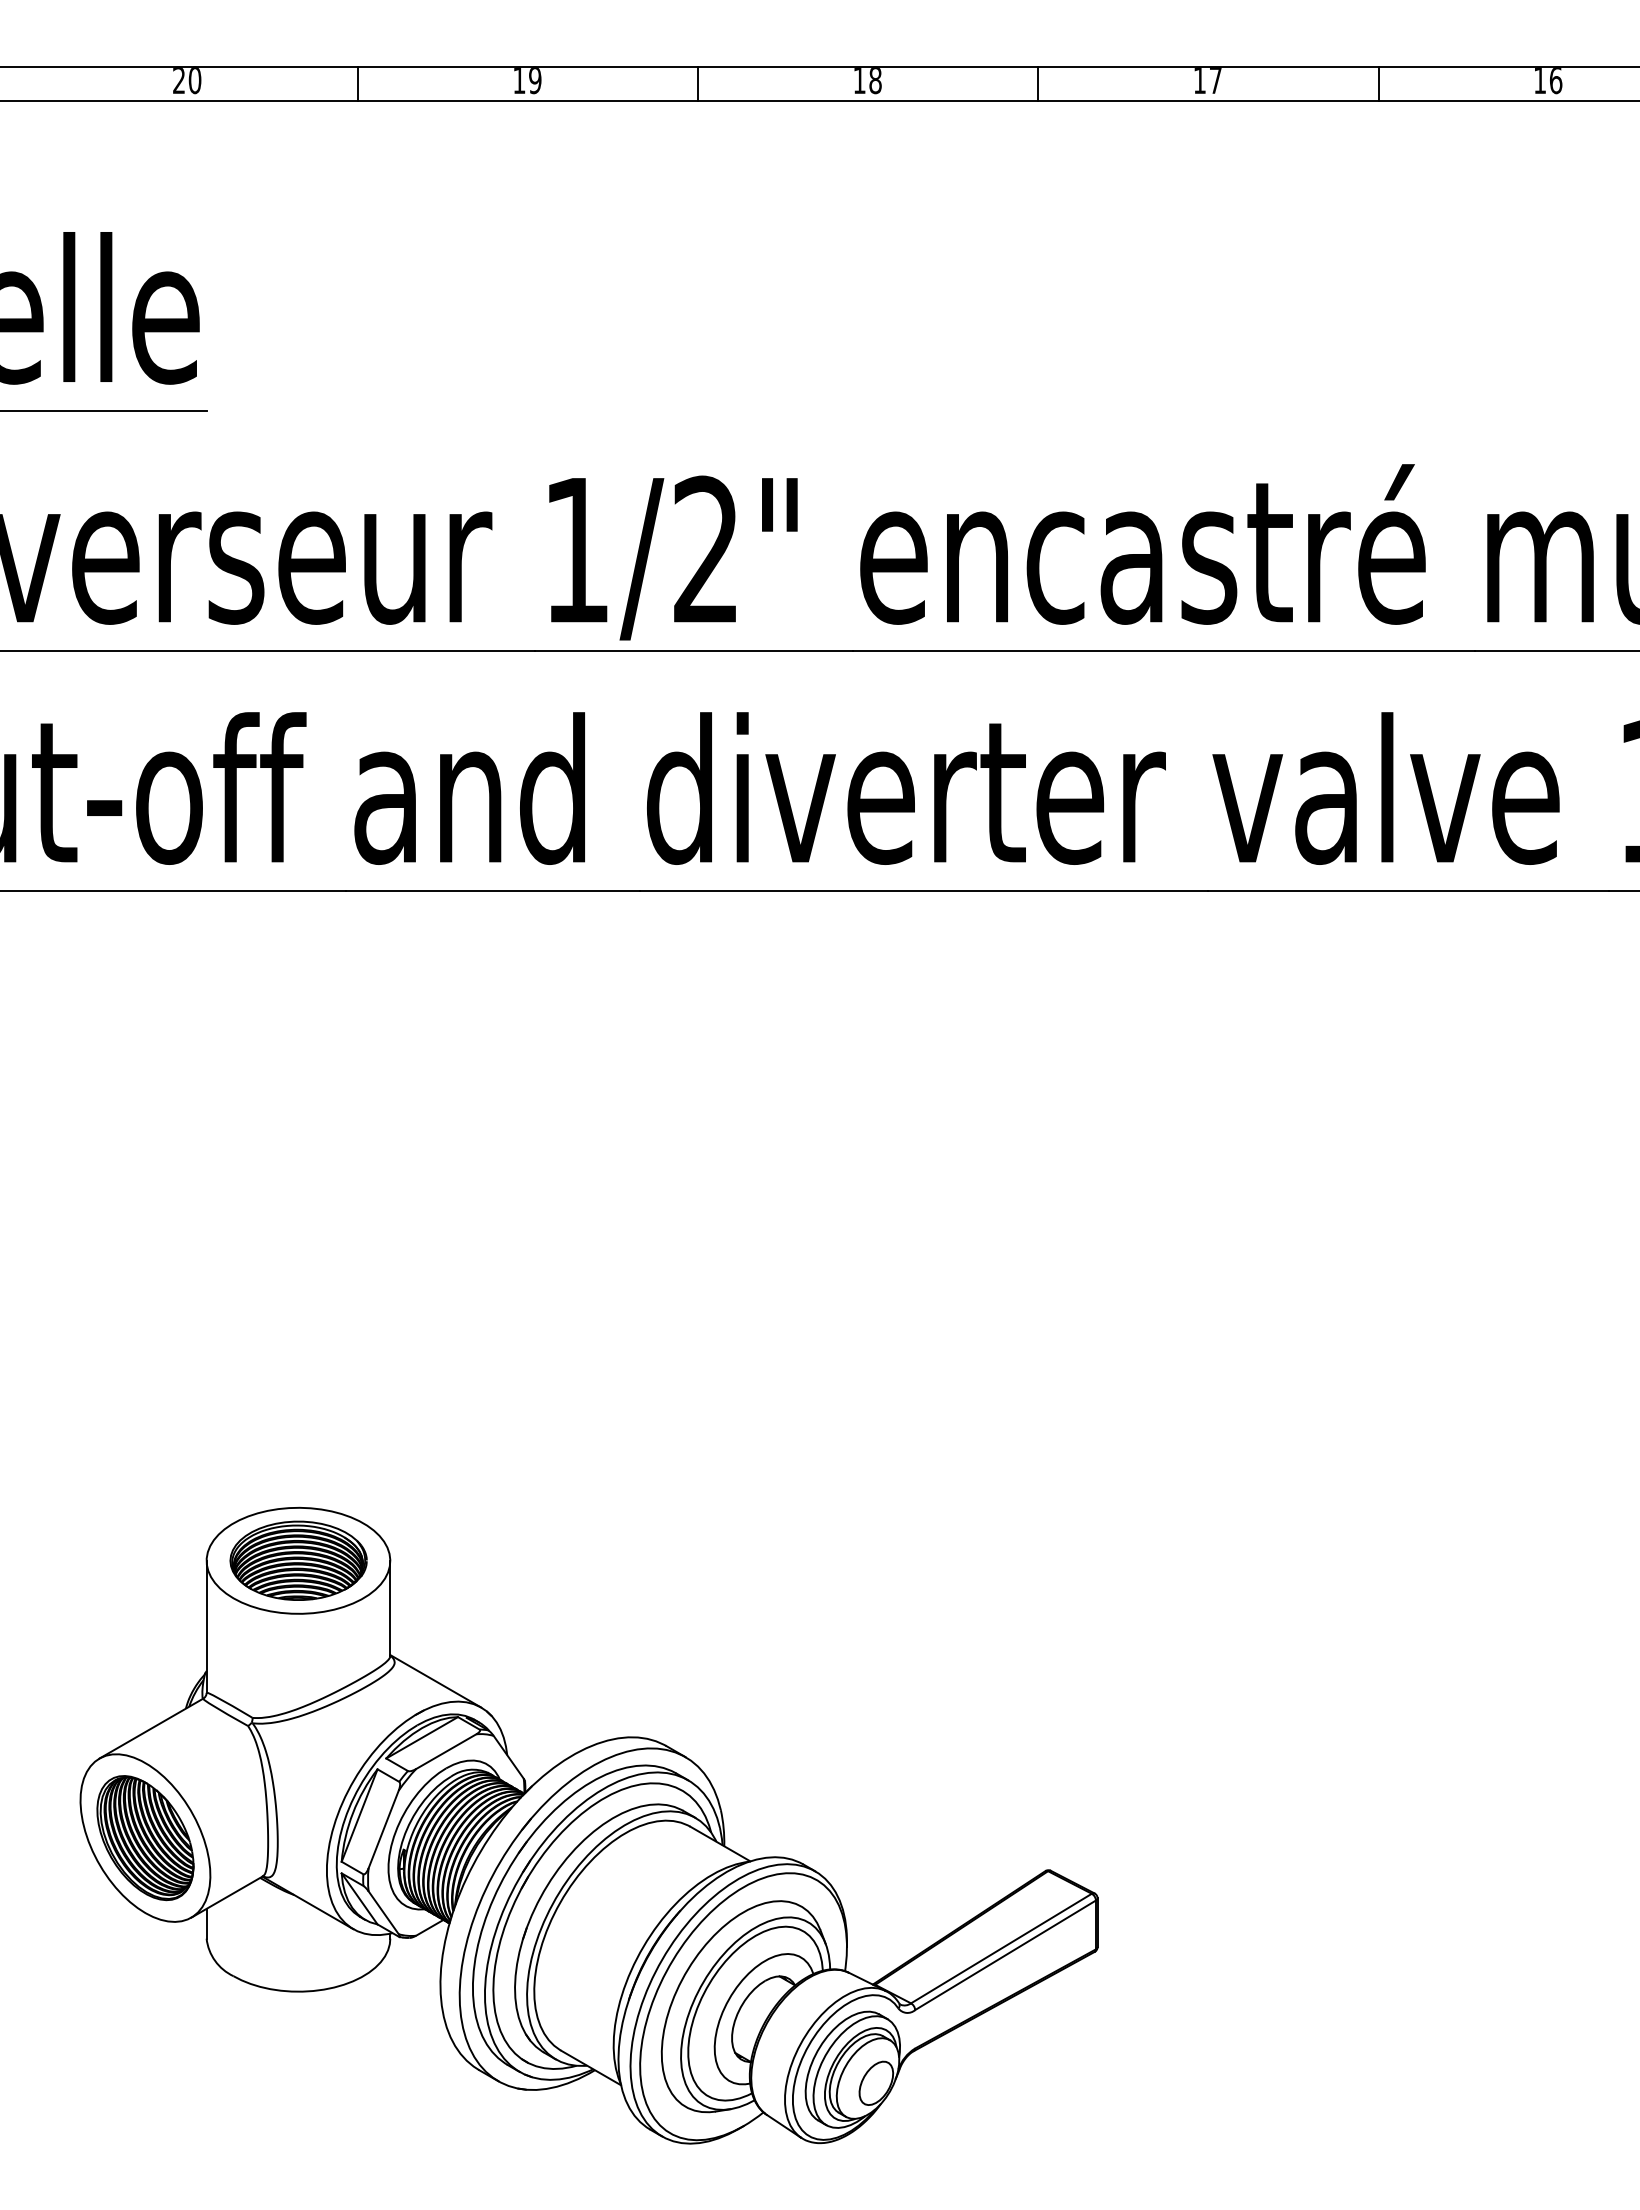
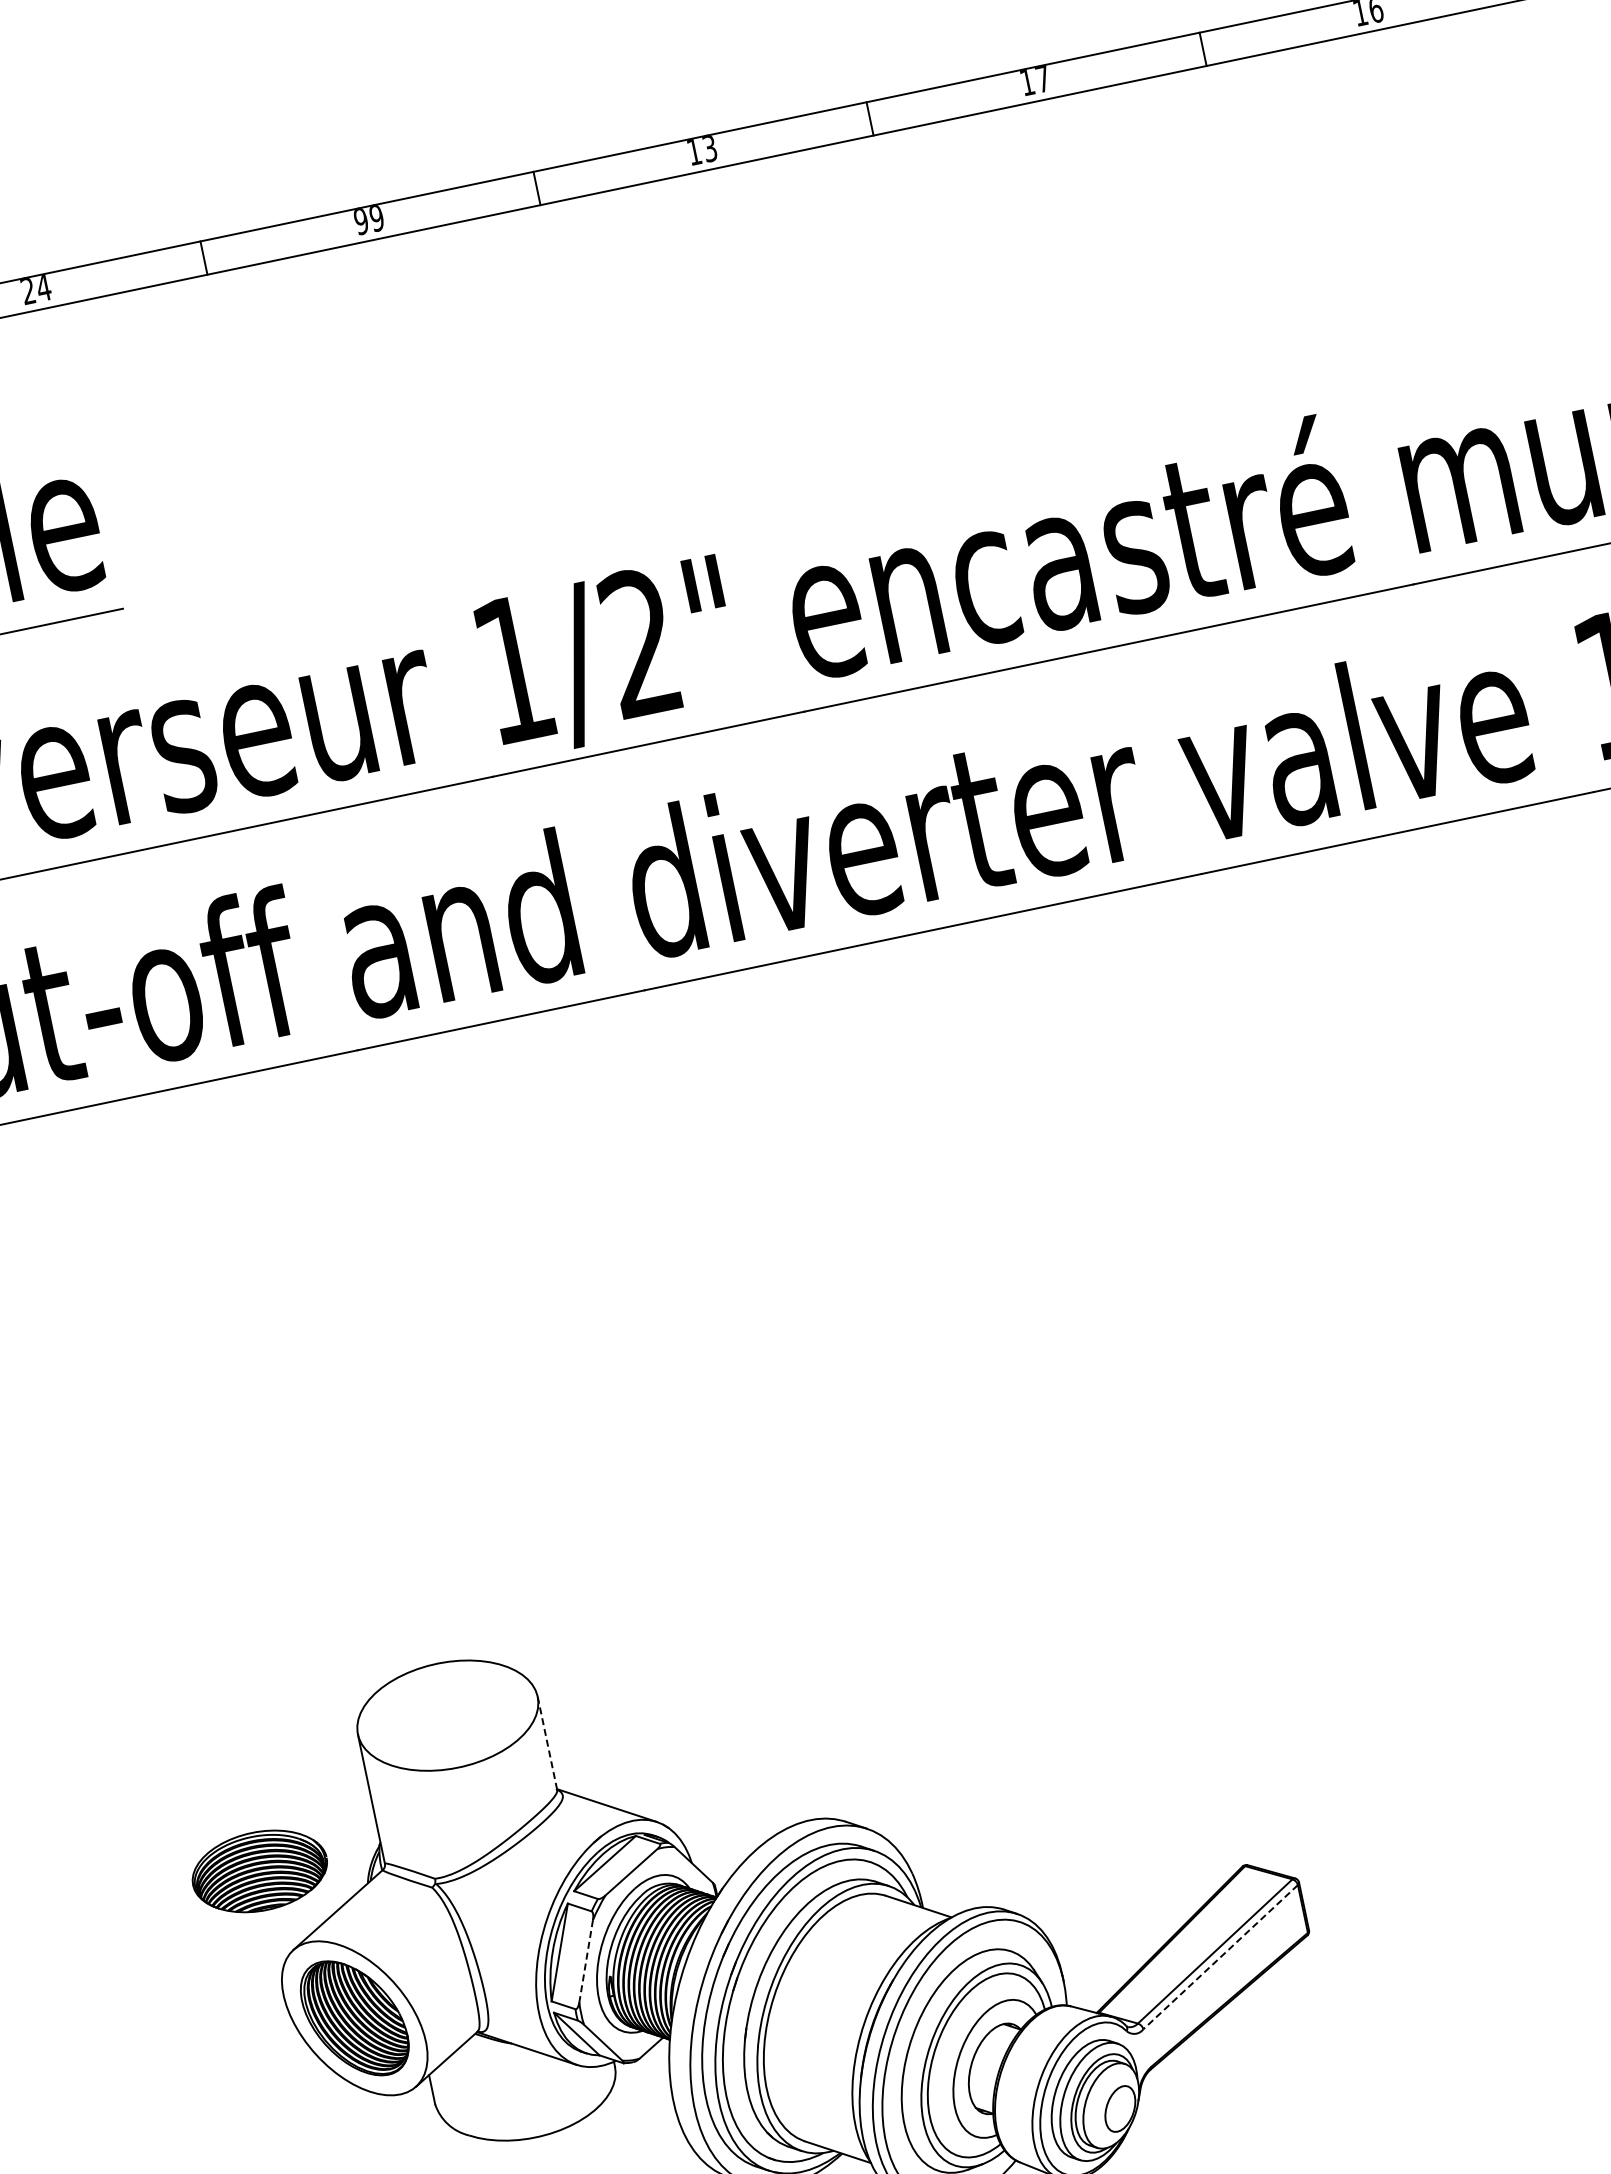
text: (194, 81) -> (43, 288), 20 -> 24
text: (519, 81) -> (361, 222), 19 -> 99
text: (875, 81) -> (710, 149), 18 -> 13
part: (298, 1560) -> (259, 1871), moved
line: (390, 1607) -> (547, 1742), solid -> dashed
line: (383, 1829) -> (586, 1961), solid -> dashed
line: (1005, 1955) -> (1220, 1957), solid -> dashed

